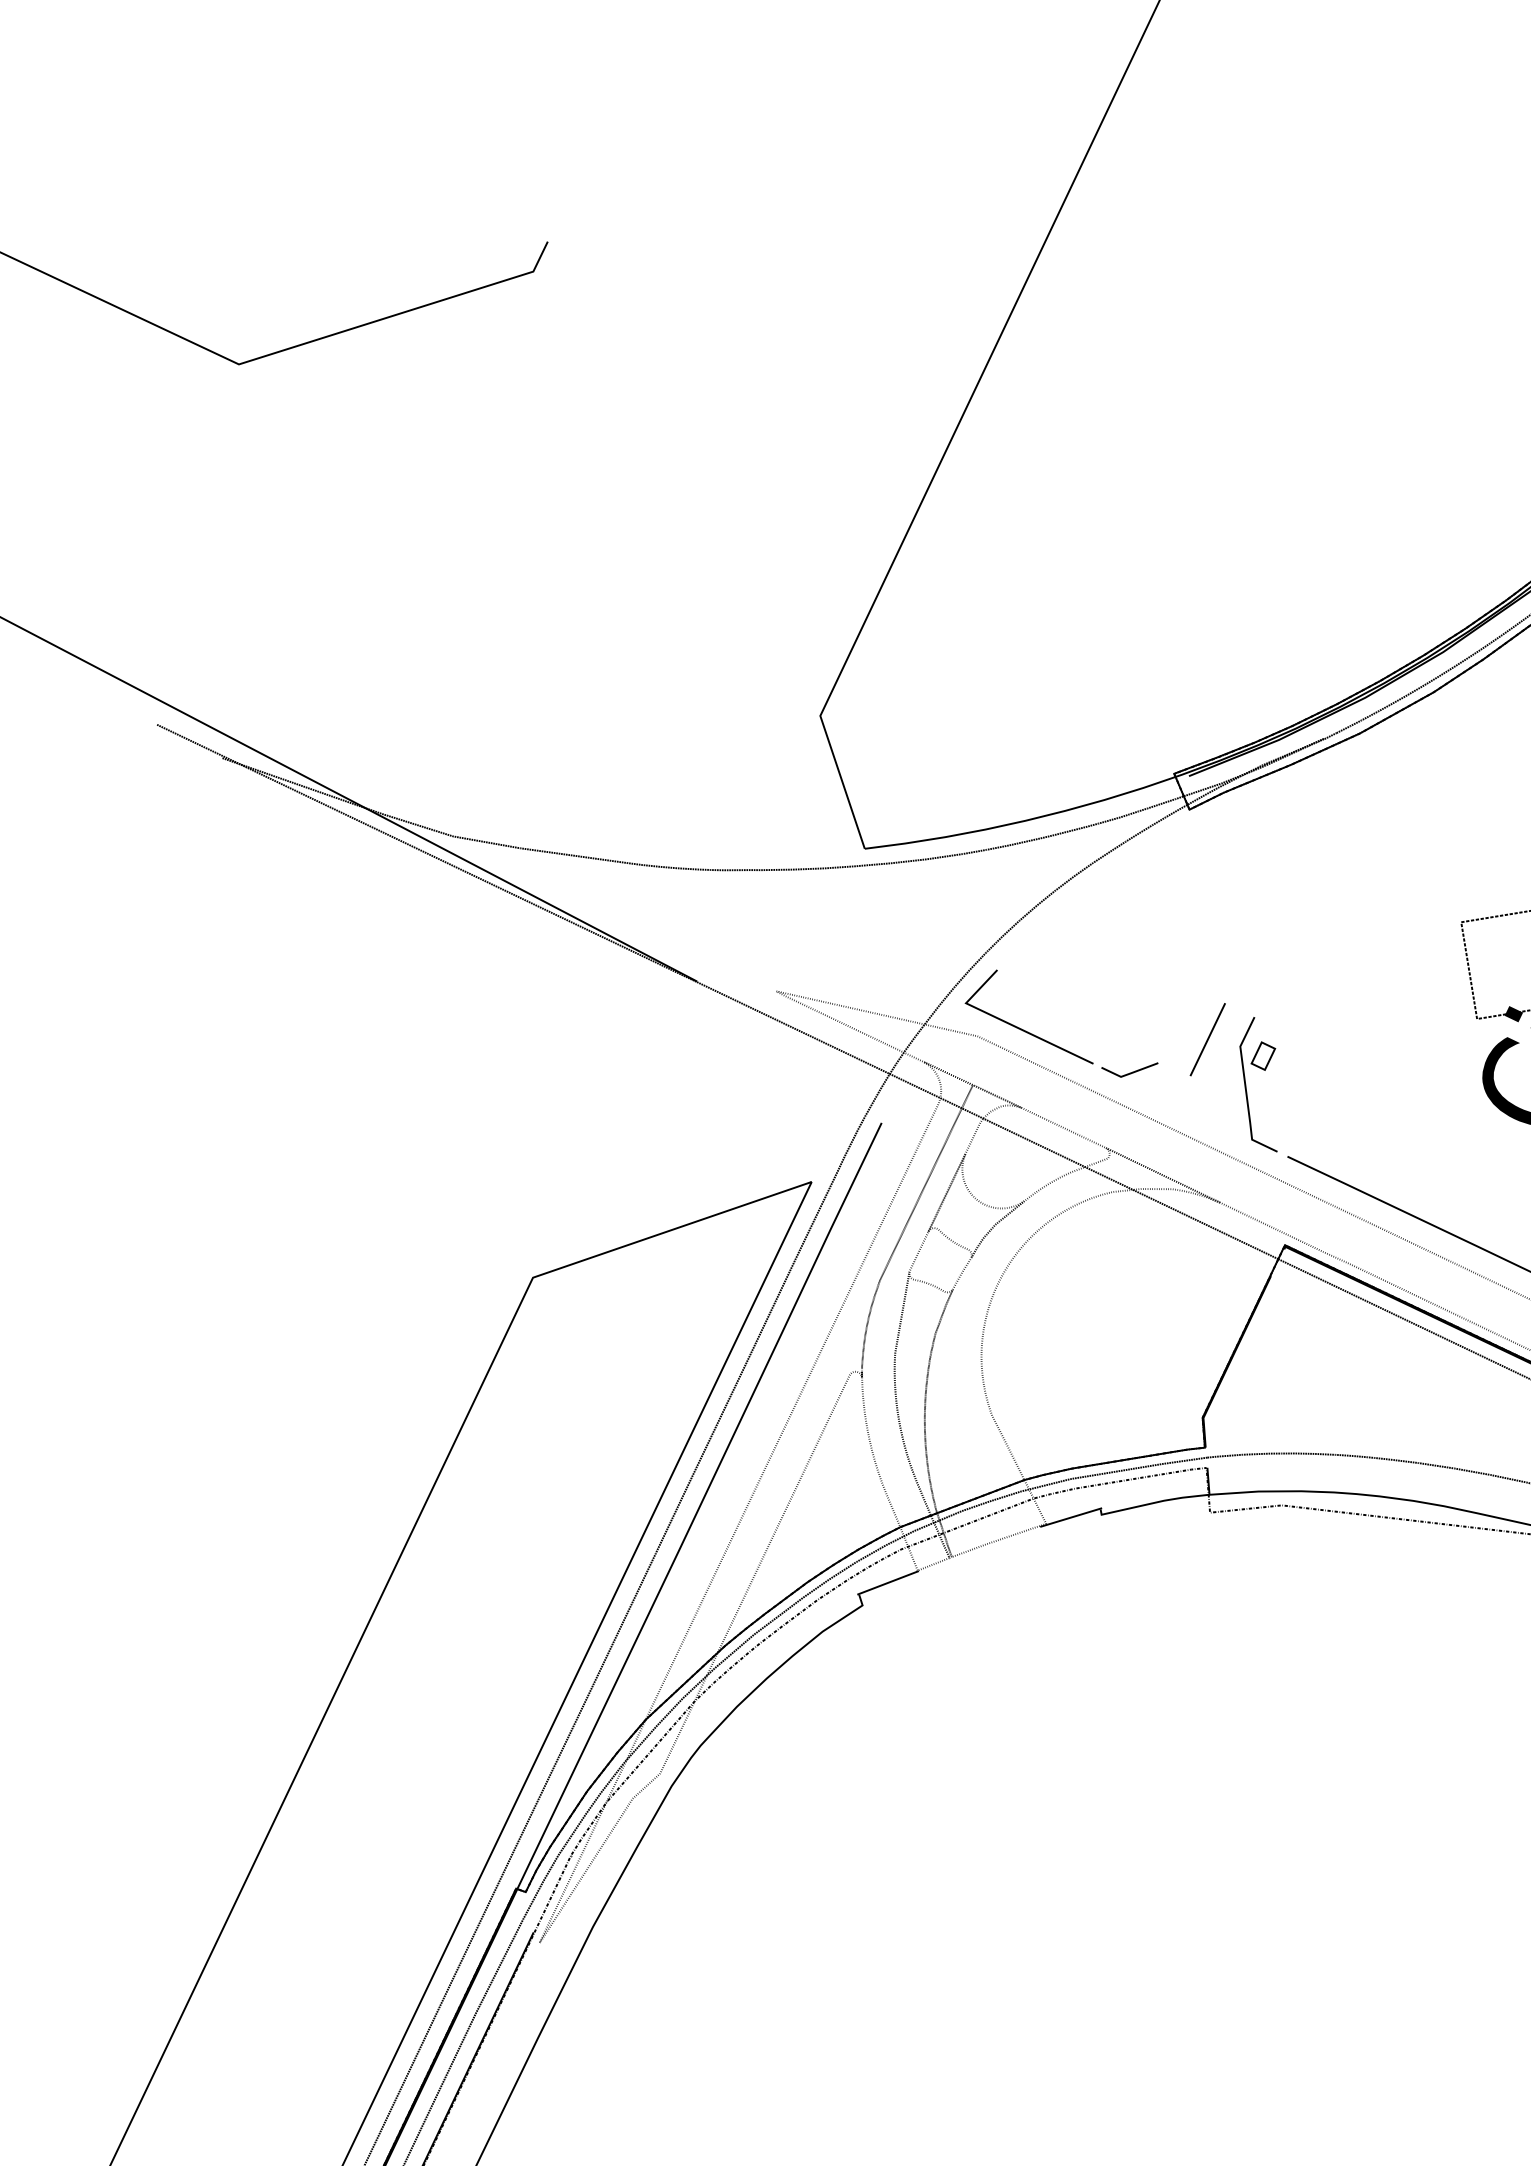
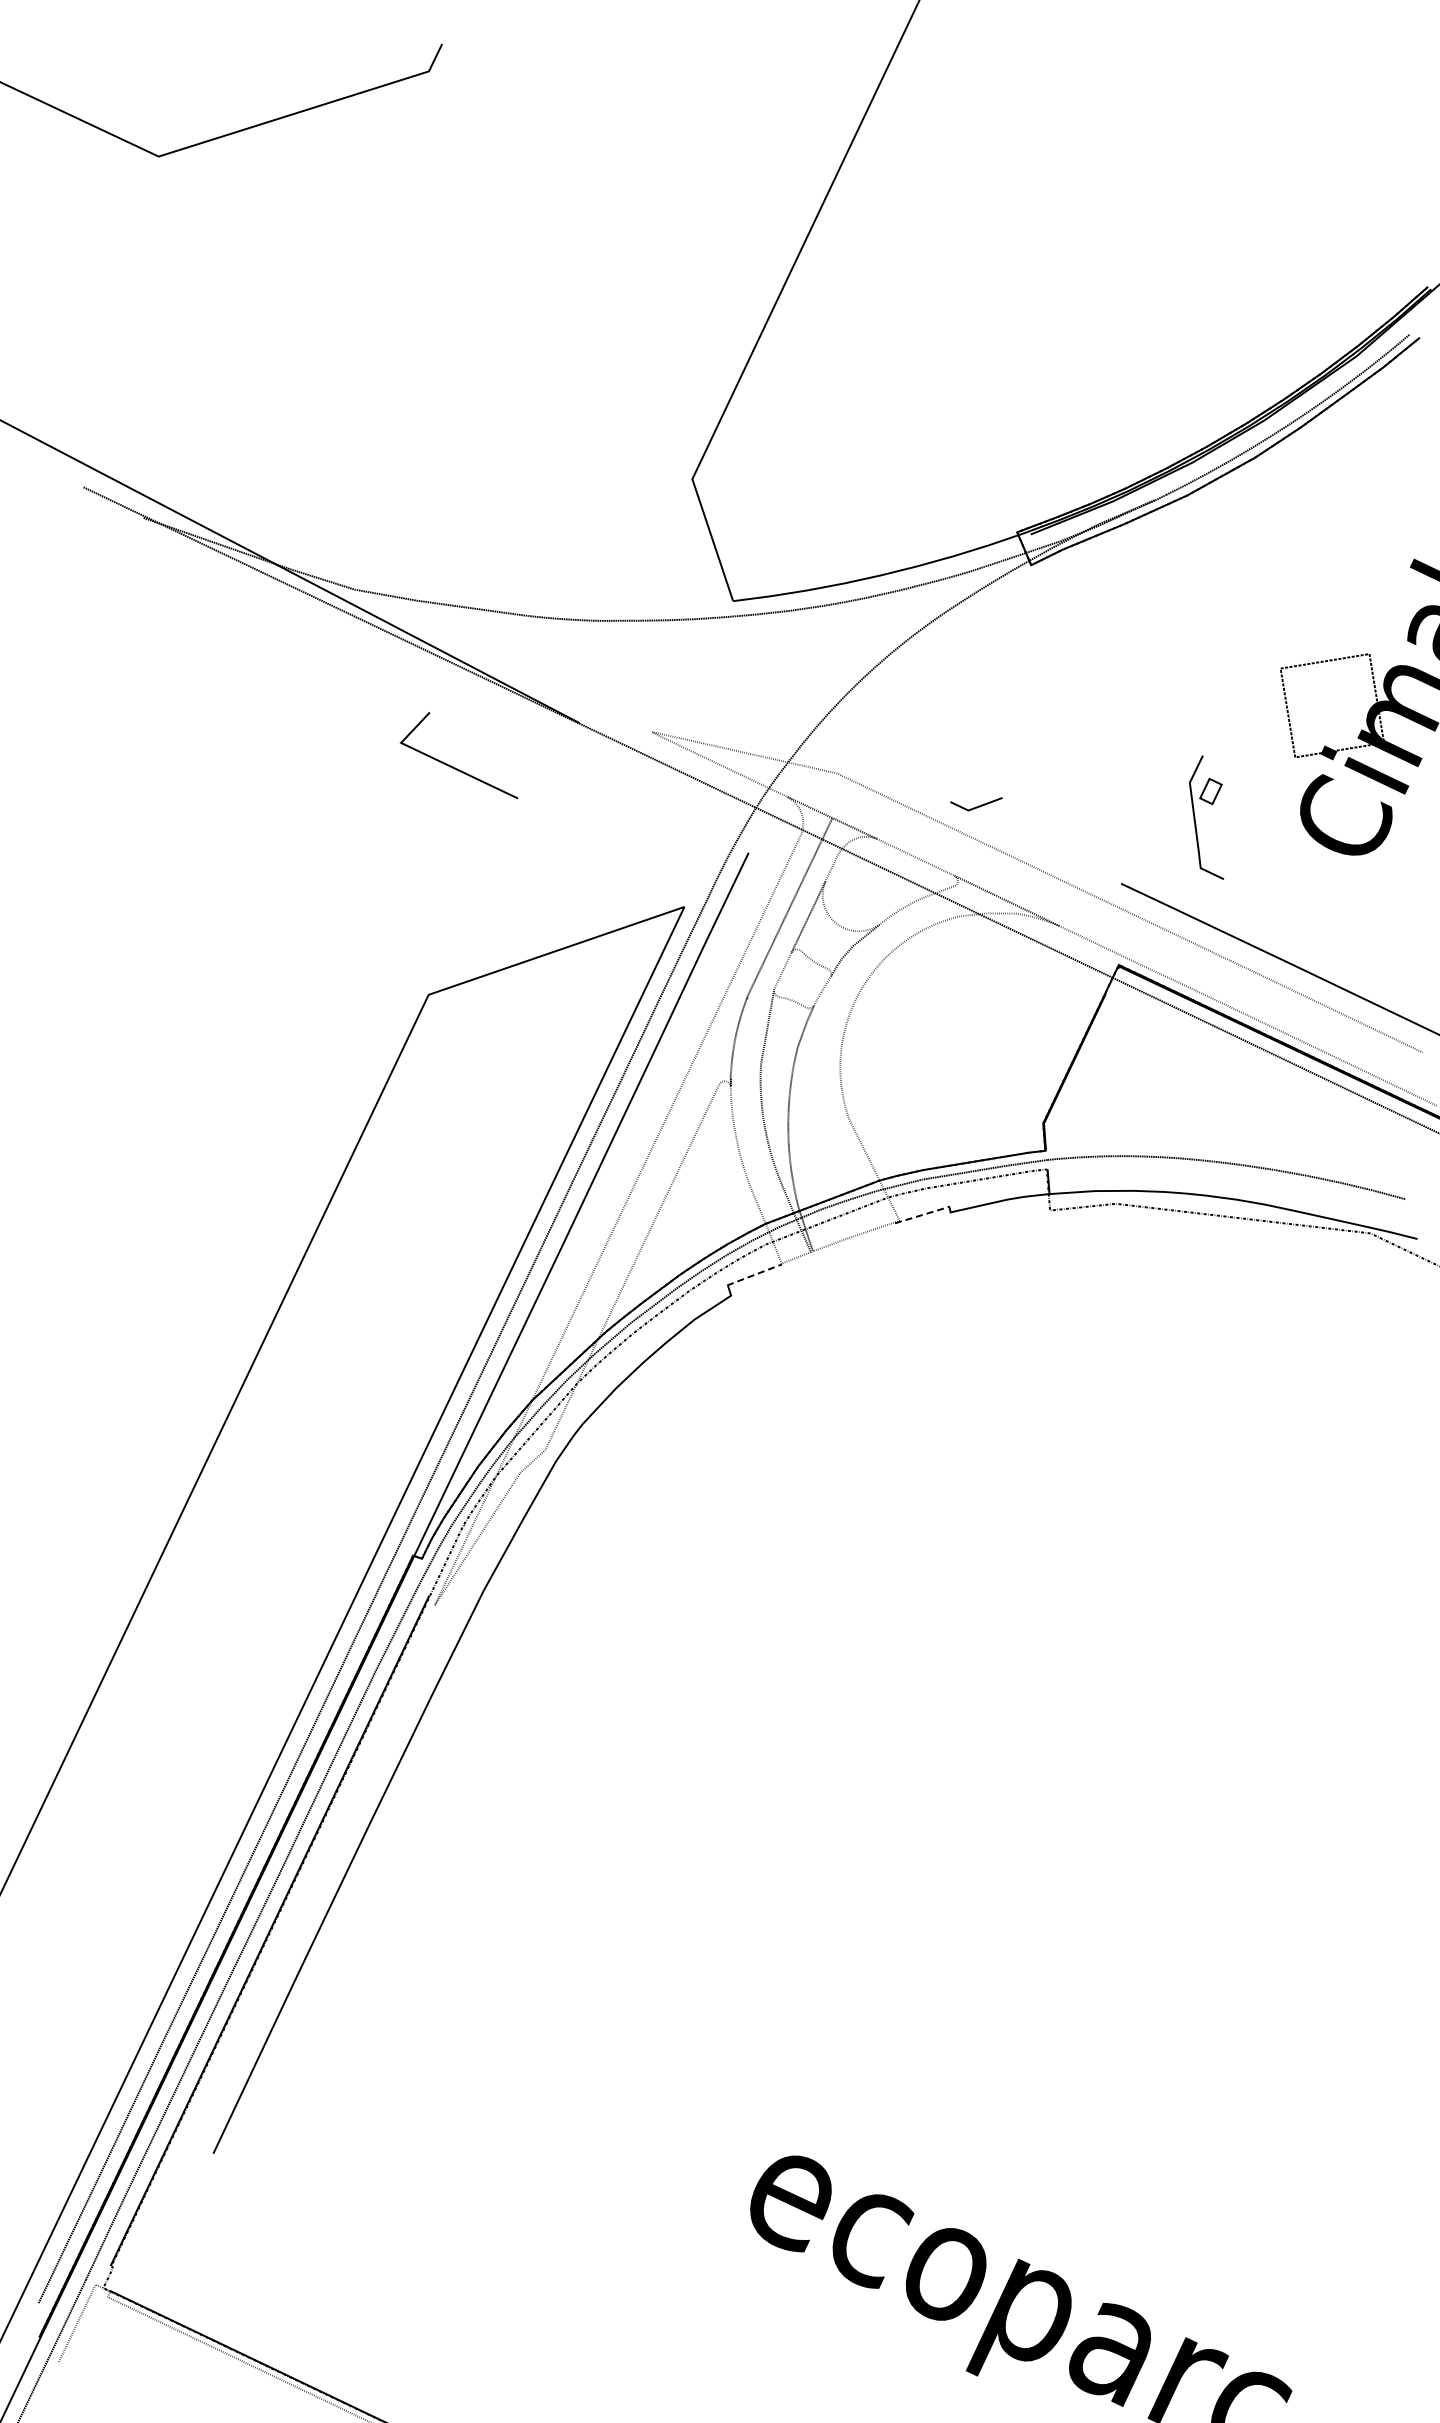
line: (1023, 1028) -> (453, 766), moved
line: (1207, 1039) -> (1047, 776), removed
part: (1246, 1084) -> (1195, 817), moved
line: (1071, 1517) -> (922, 1214), solid -> dashed
line: (889, 1582) -> (755, 1274), solid -> dashed

